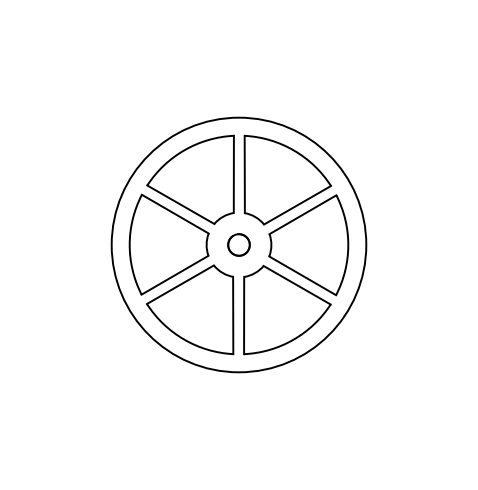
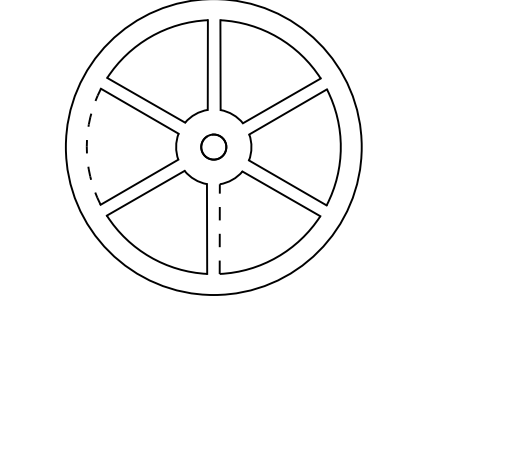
arc: (129, 244) -> (86, 146), solid -> dashed
line: (244, 315) -> (220, 229), solid -> dashed

